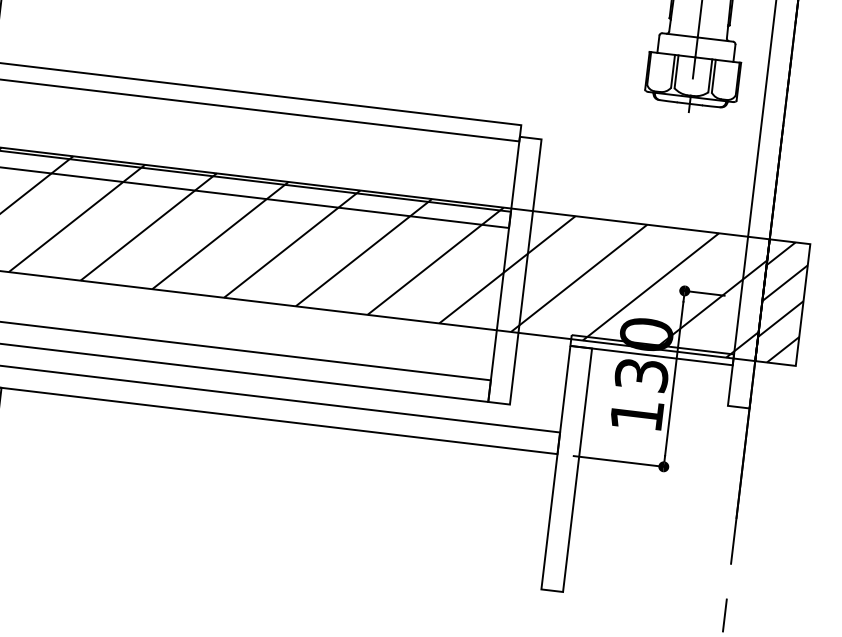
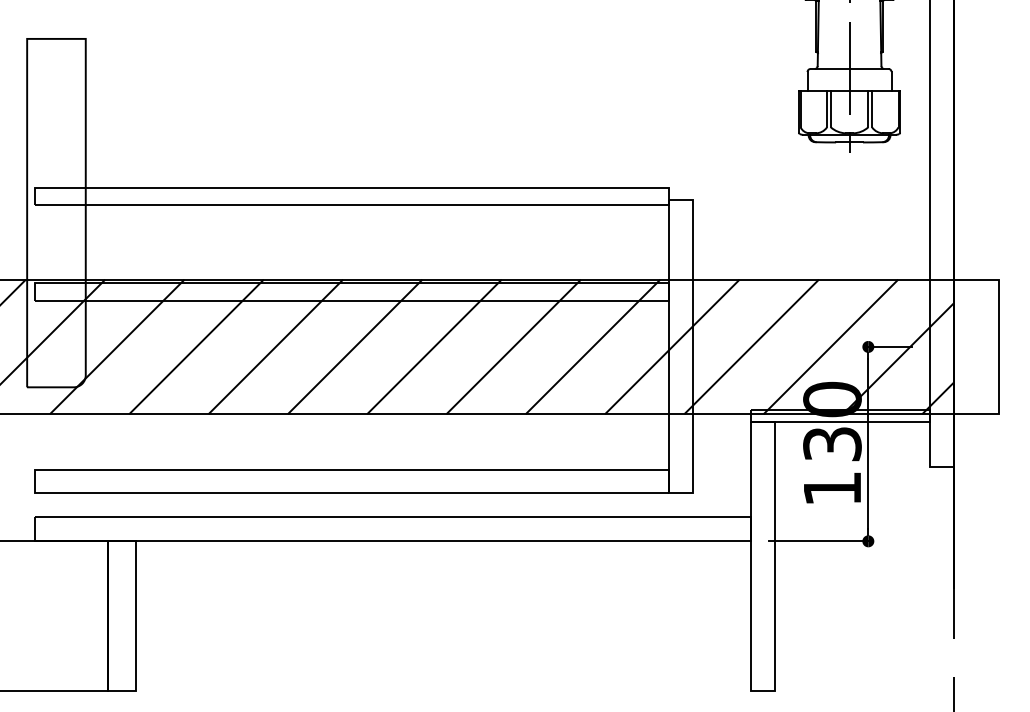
hatch: (782, 302) -> (976, 346), removed

